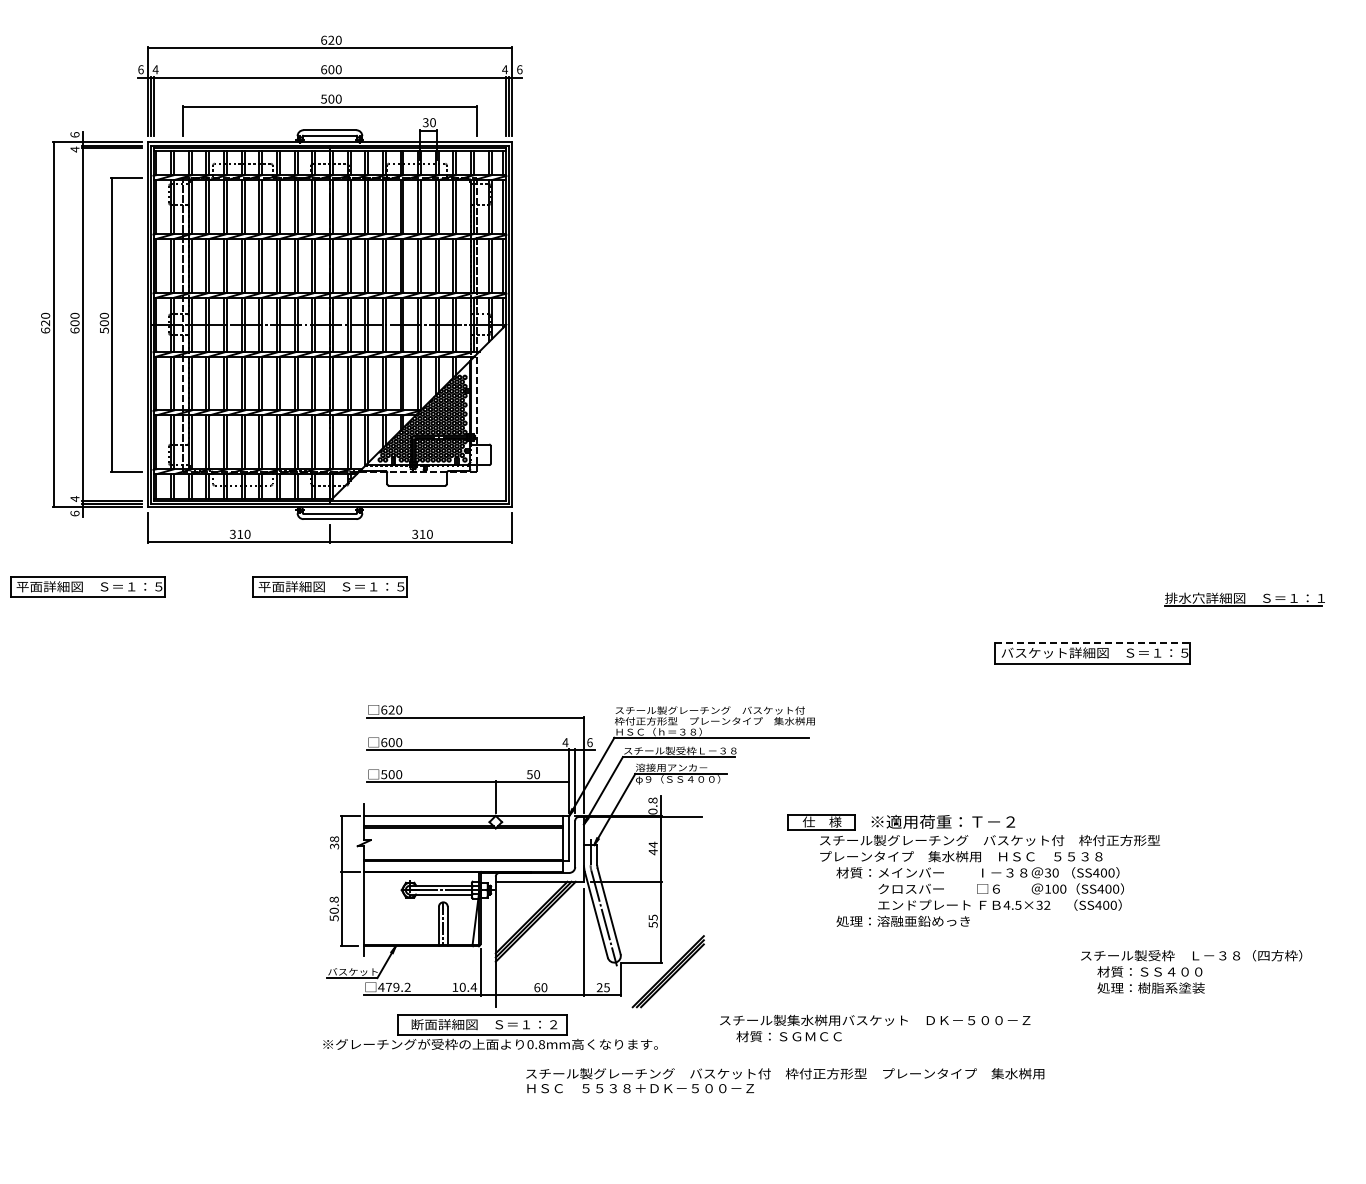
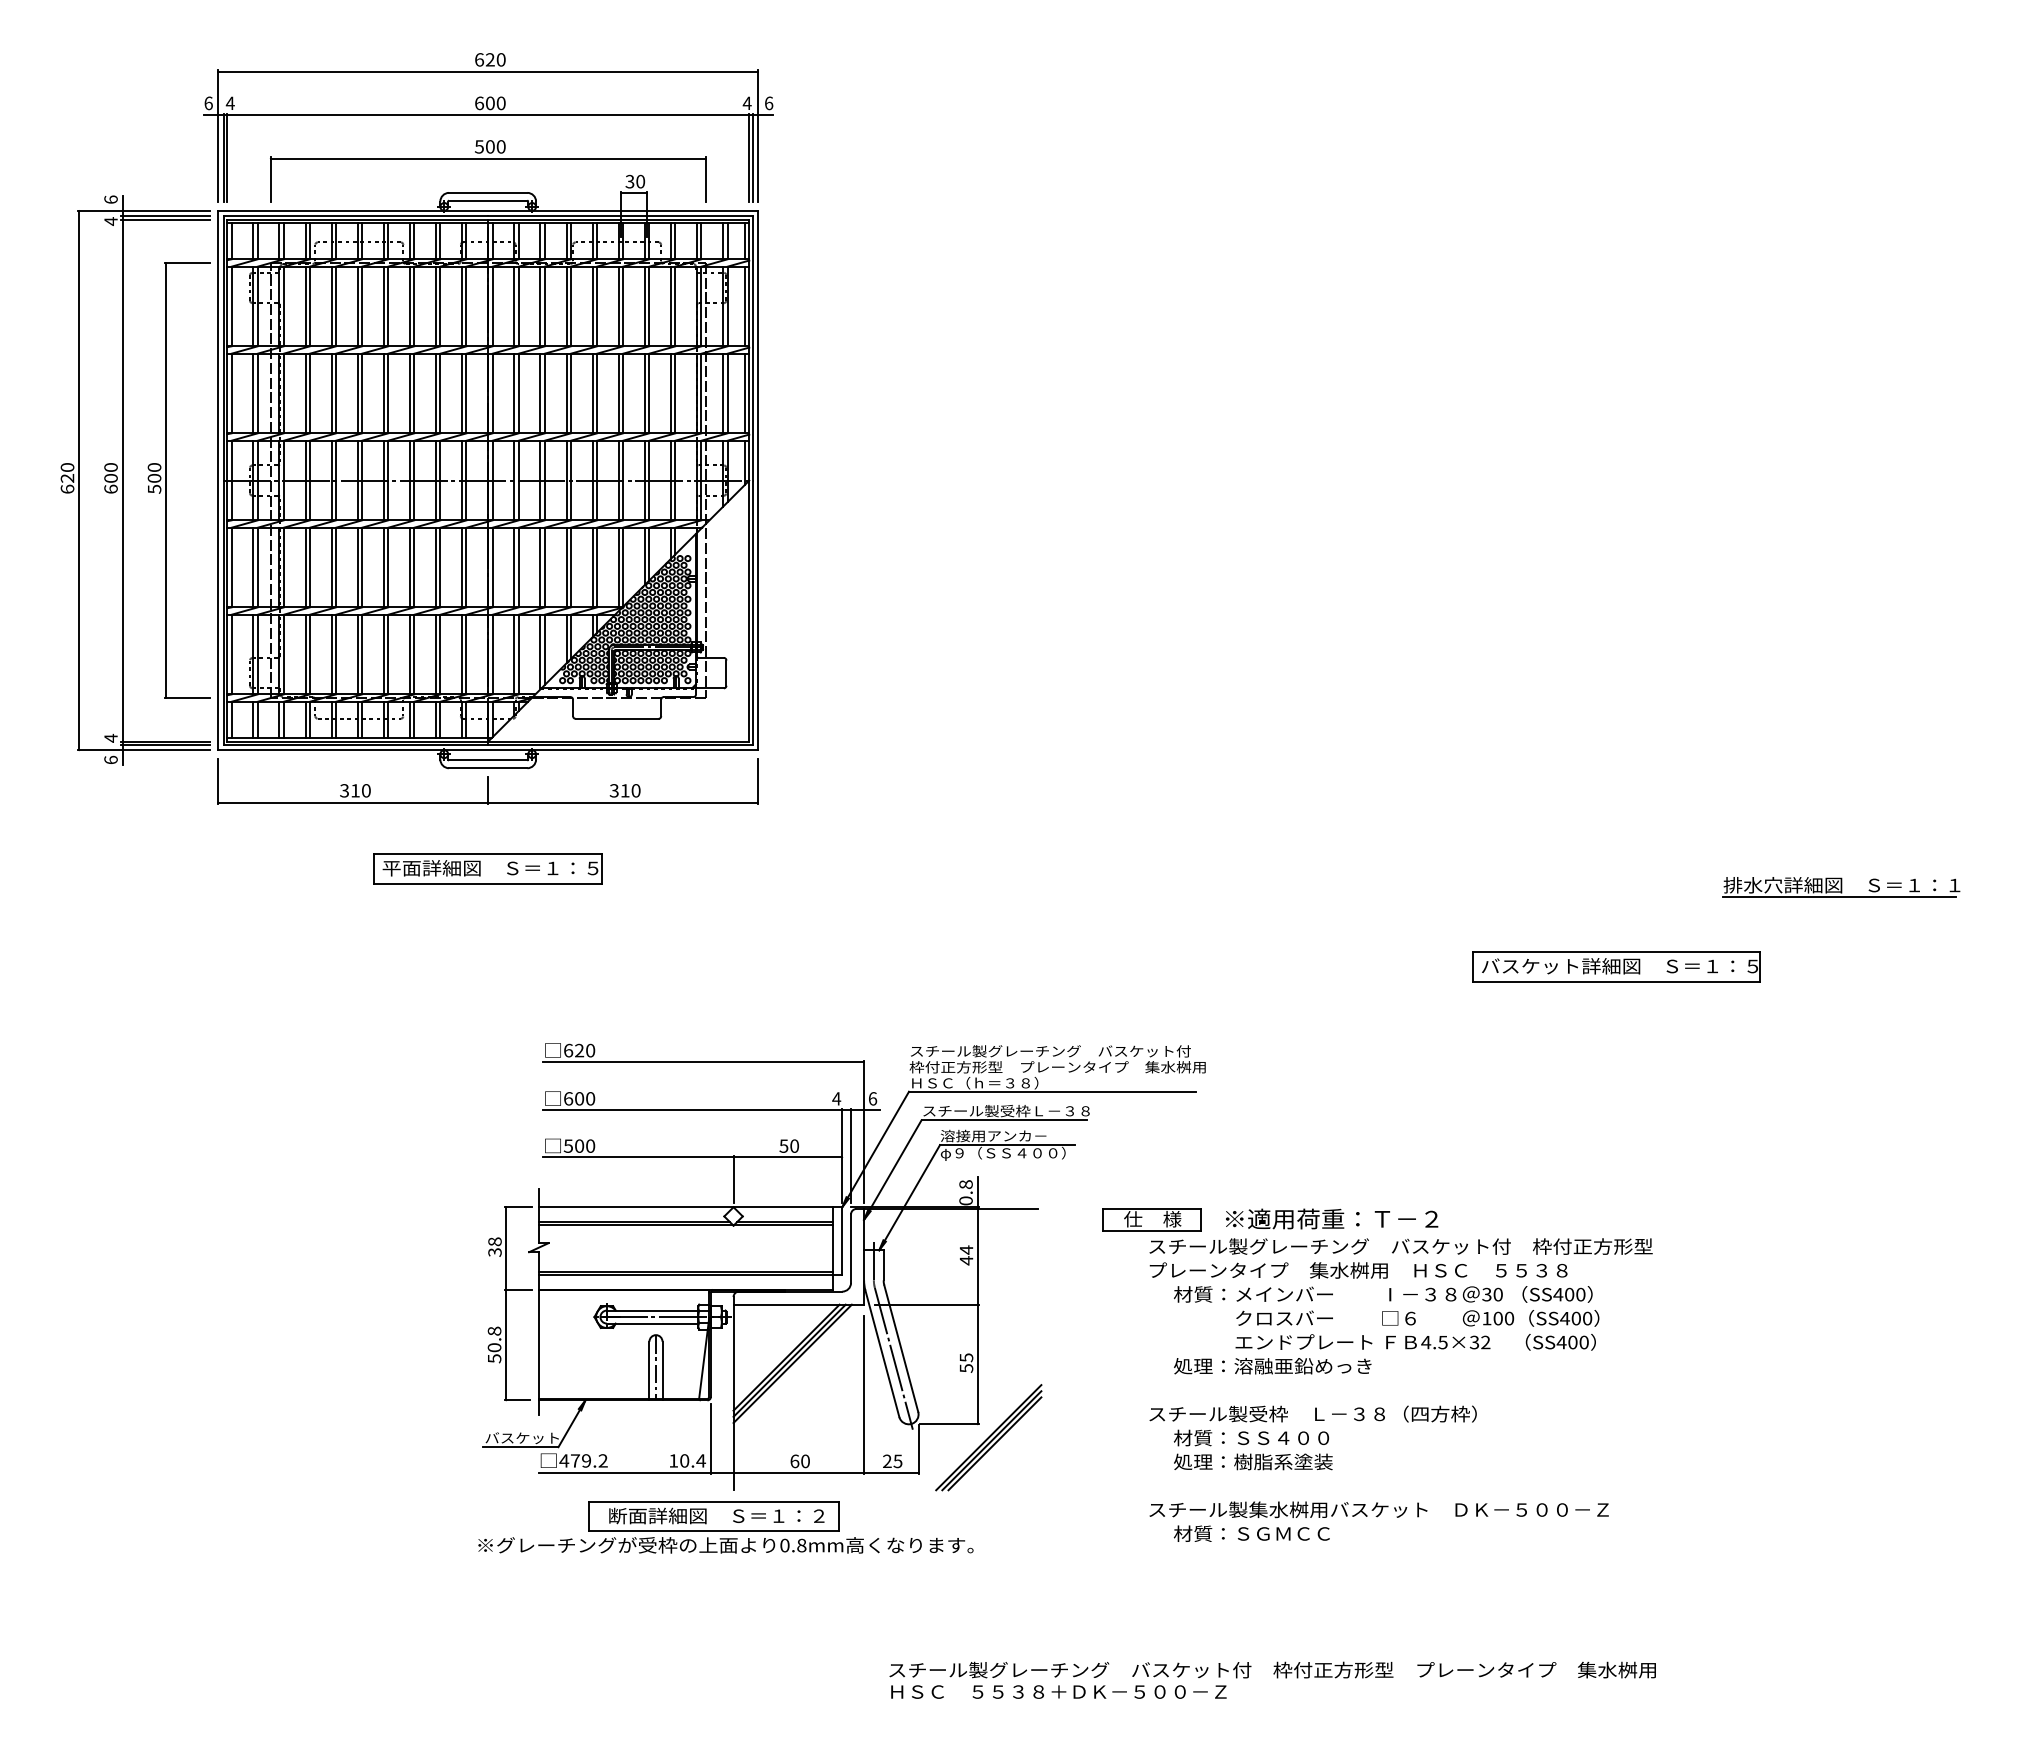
part: (87, 586) -> (129, 867), removed
line: (1093, 643) -> (1617, 952), dashed -> solid
part: (975, 862) -> (1379, 1279), moved
text: (1191, 971) -> (1313, 1437), moved
text: (875, 1028) -> (1379, 1521), moved
text: (785, 1080) -> (1273, 1680), moved

